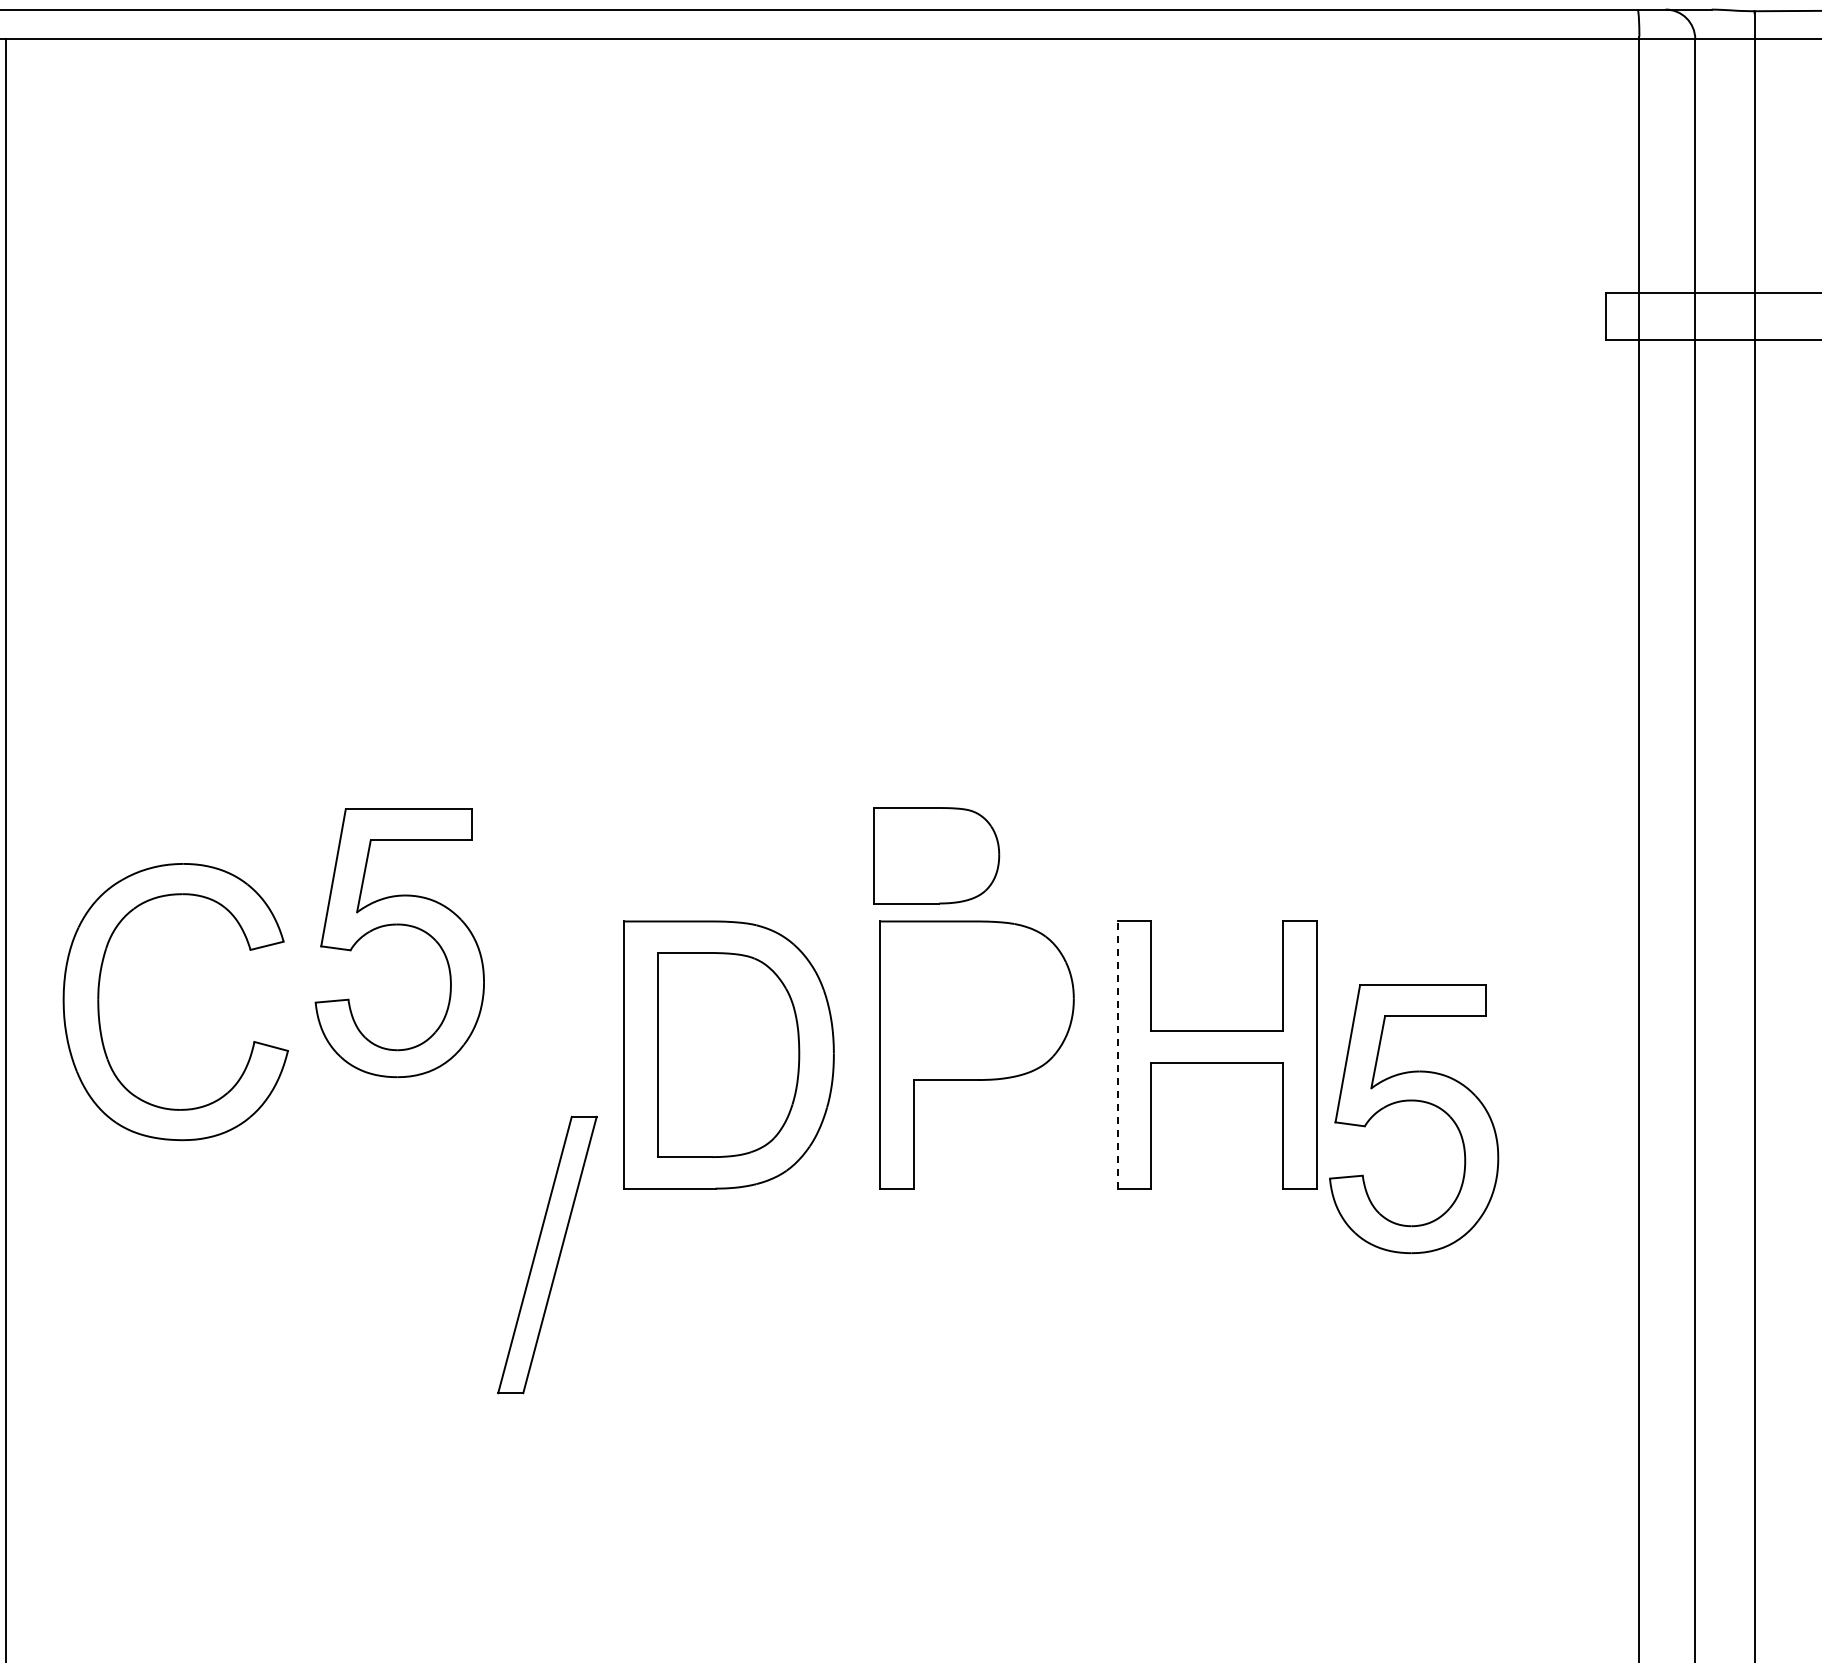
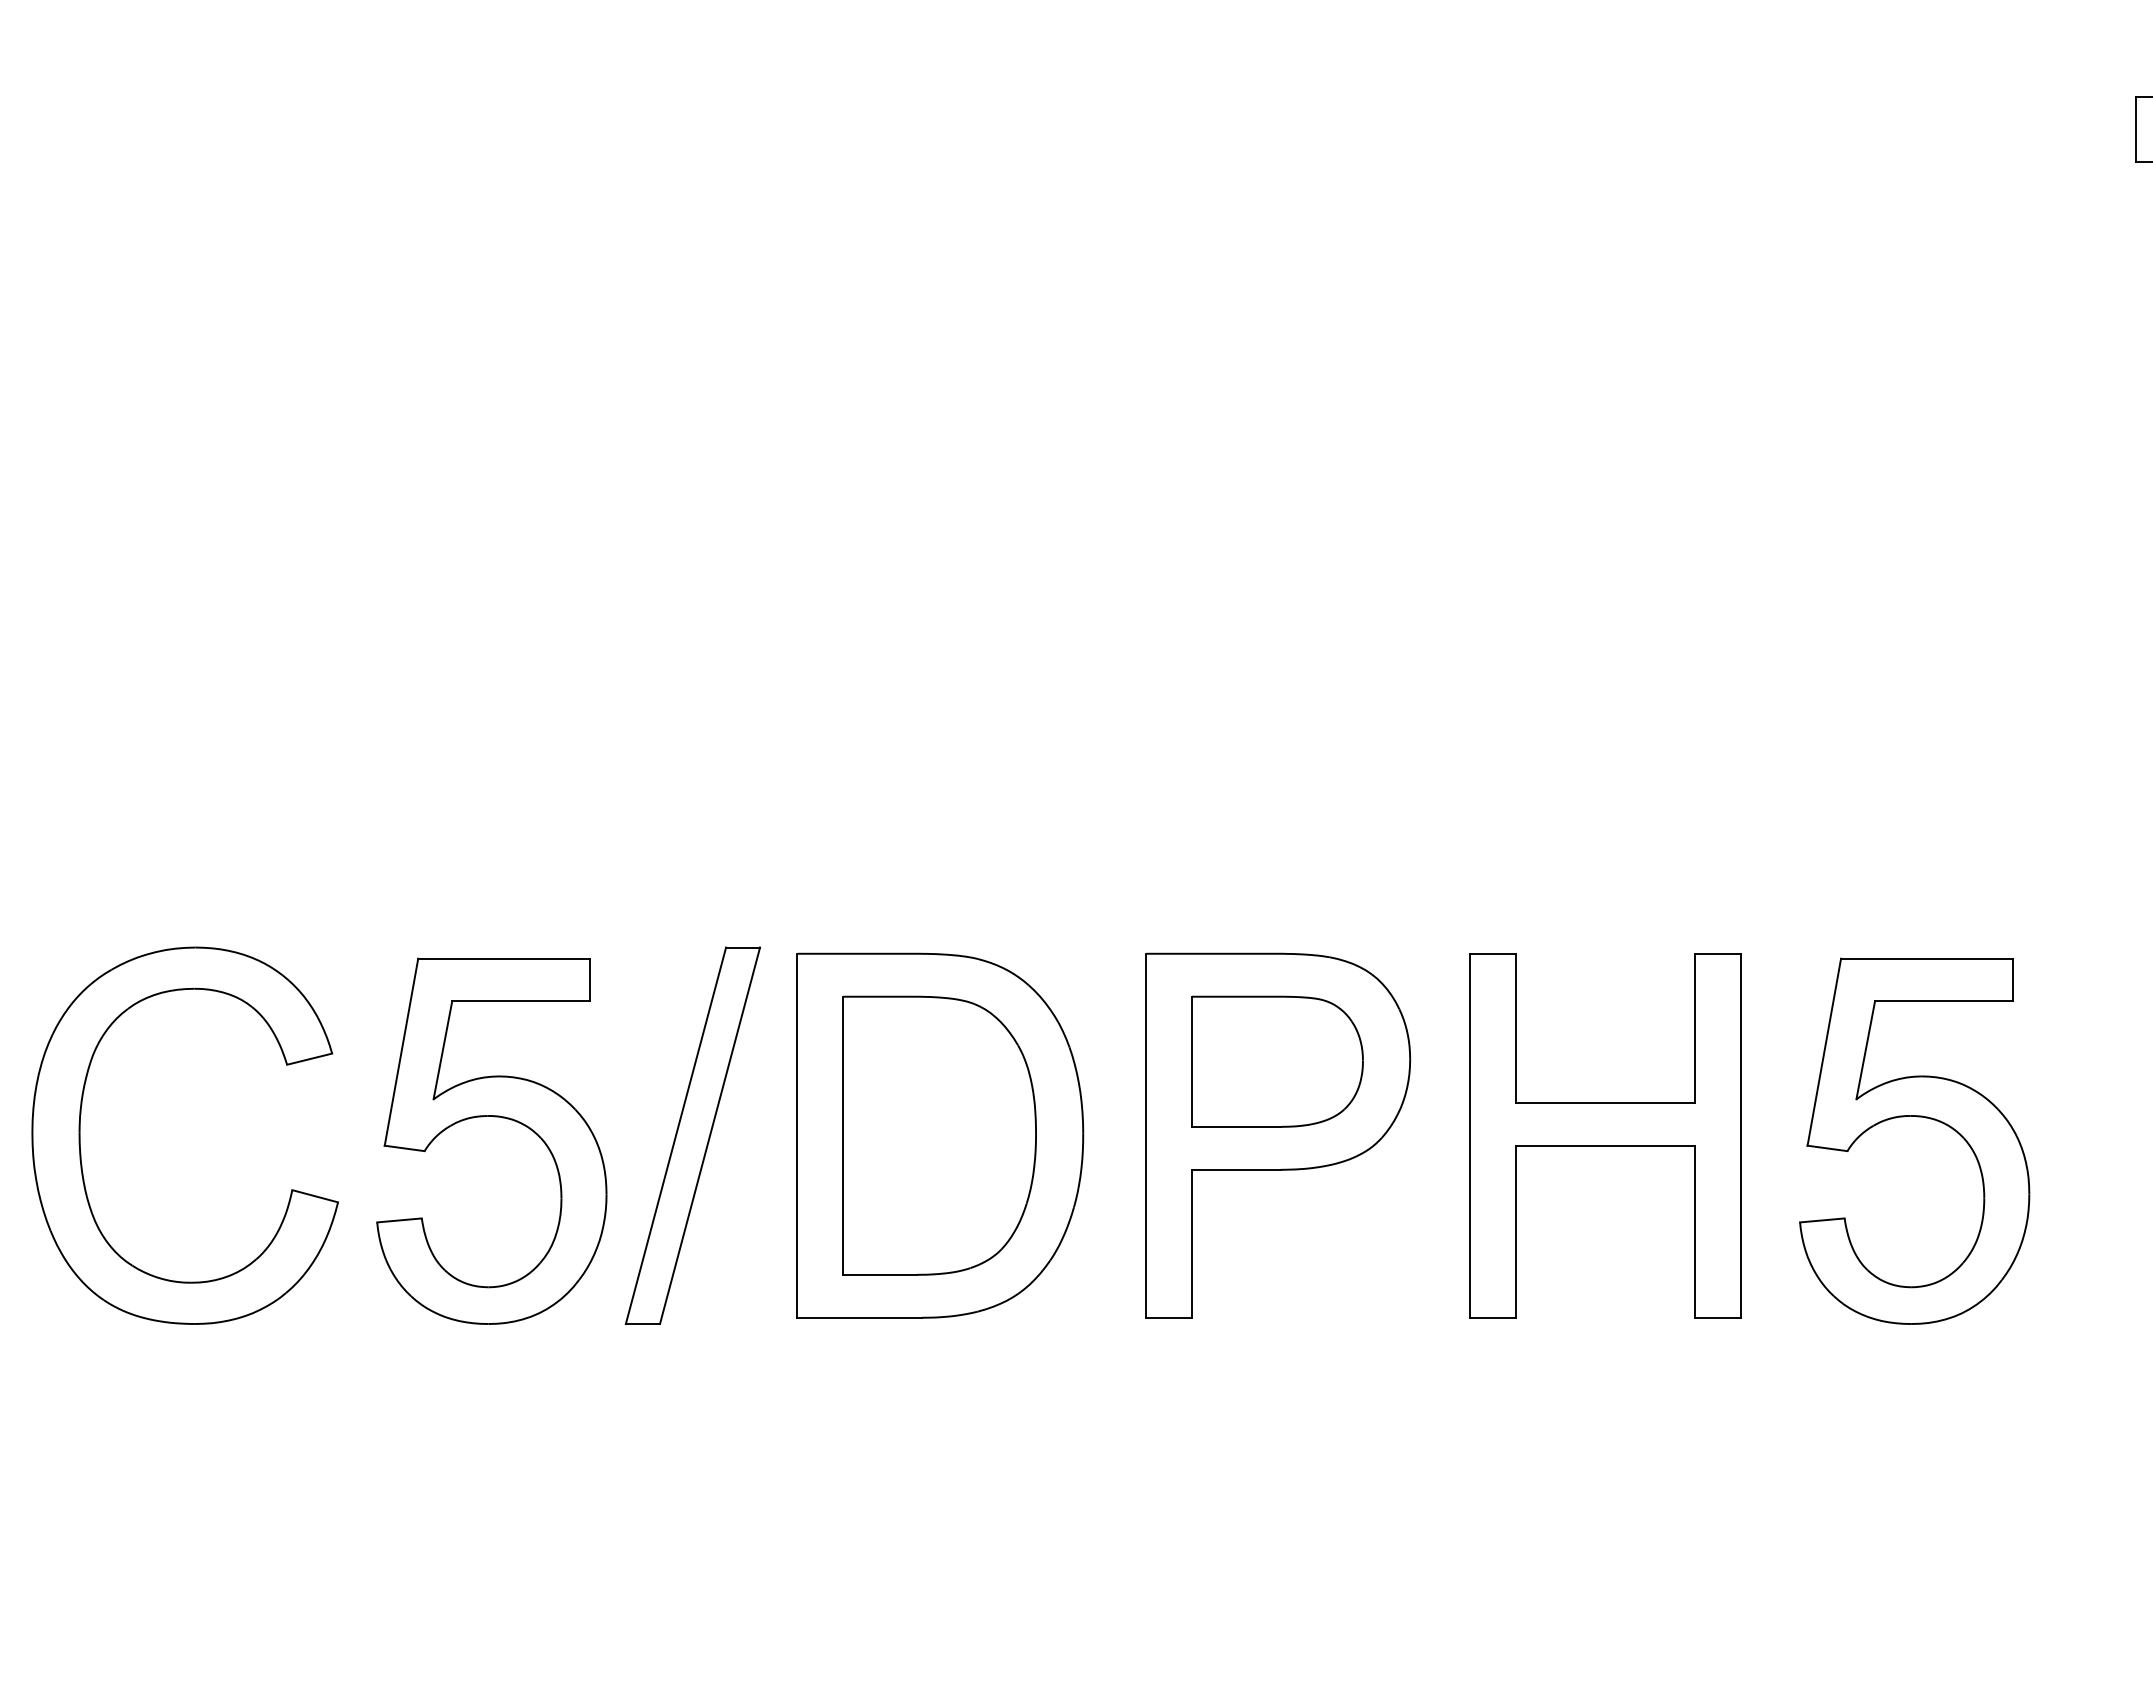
part: (936, 855) -> (1277, 1061), moved
part: (399, 925) -> (491, 1117), moved
part: (99, 1002) -> (81, 1136), moved
line: (1117, 1055) -> (1469, 1136), dashed -> solid
part: (1414, 1101) -> (1915, 1117), moved
part: (547, 1254) -> (693, 1135), moved

